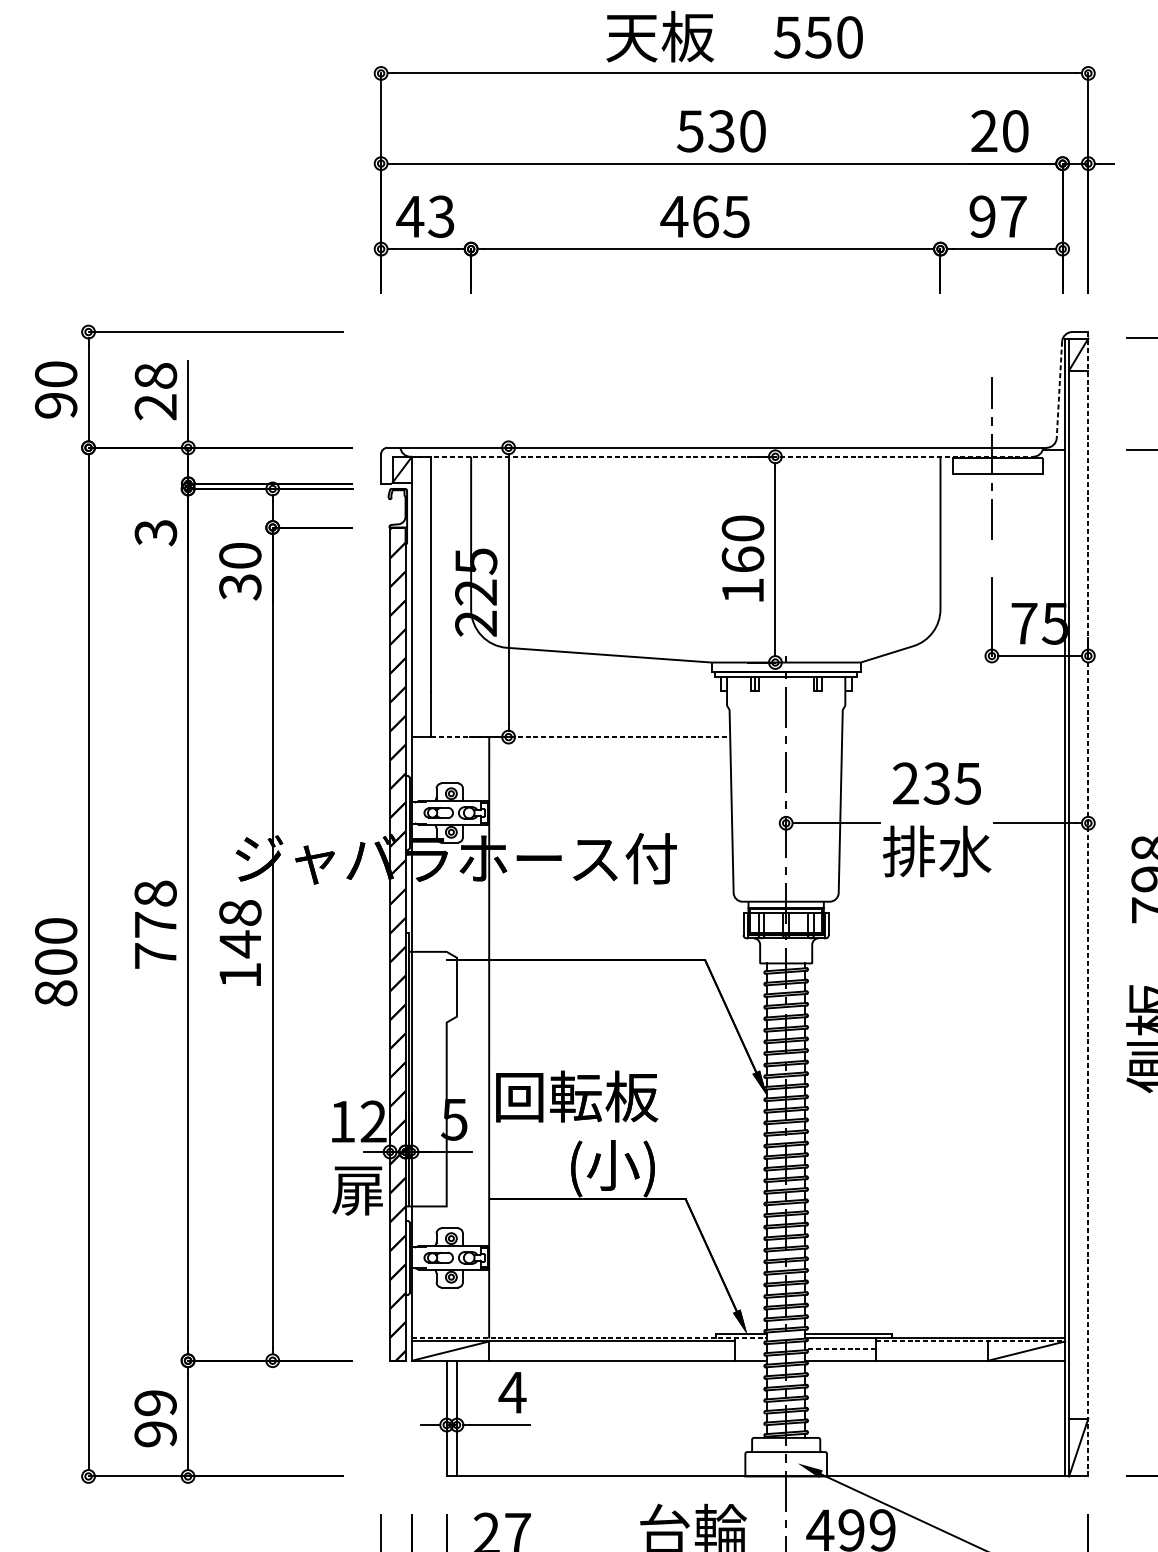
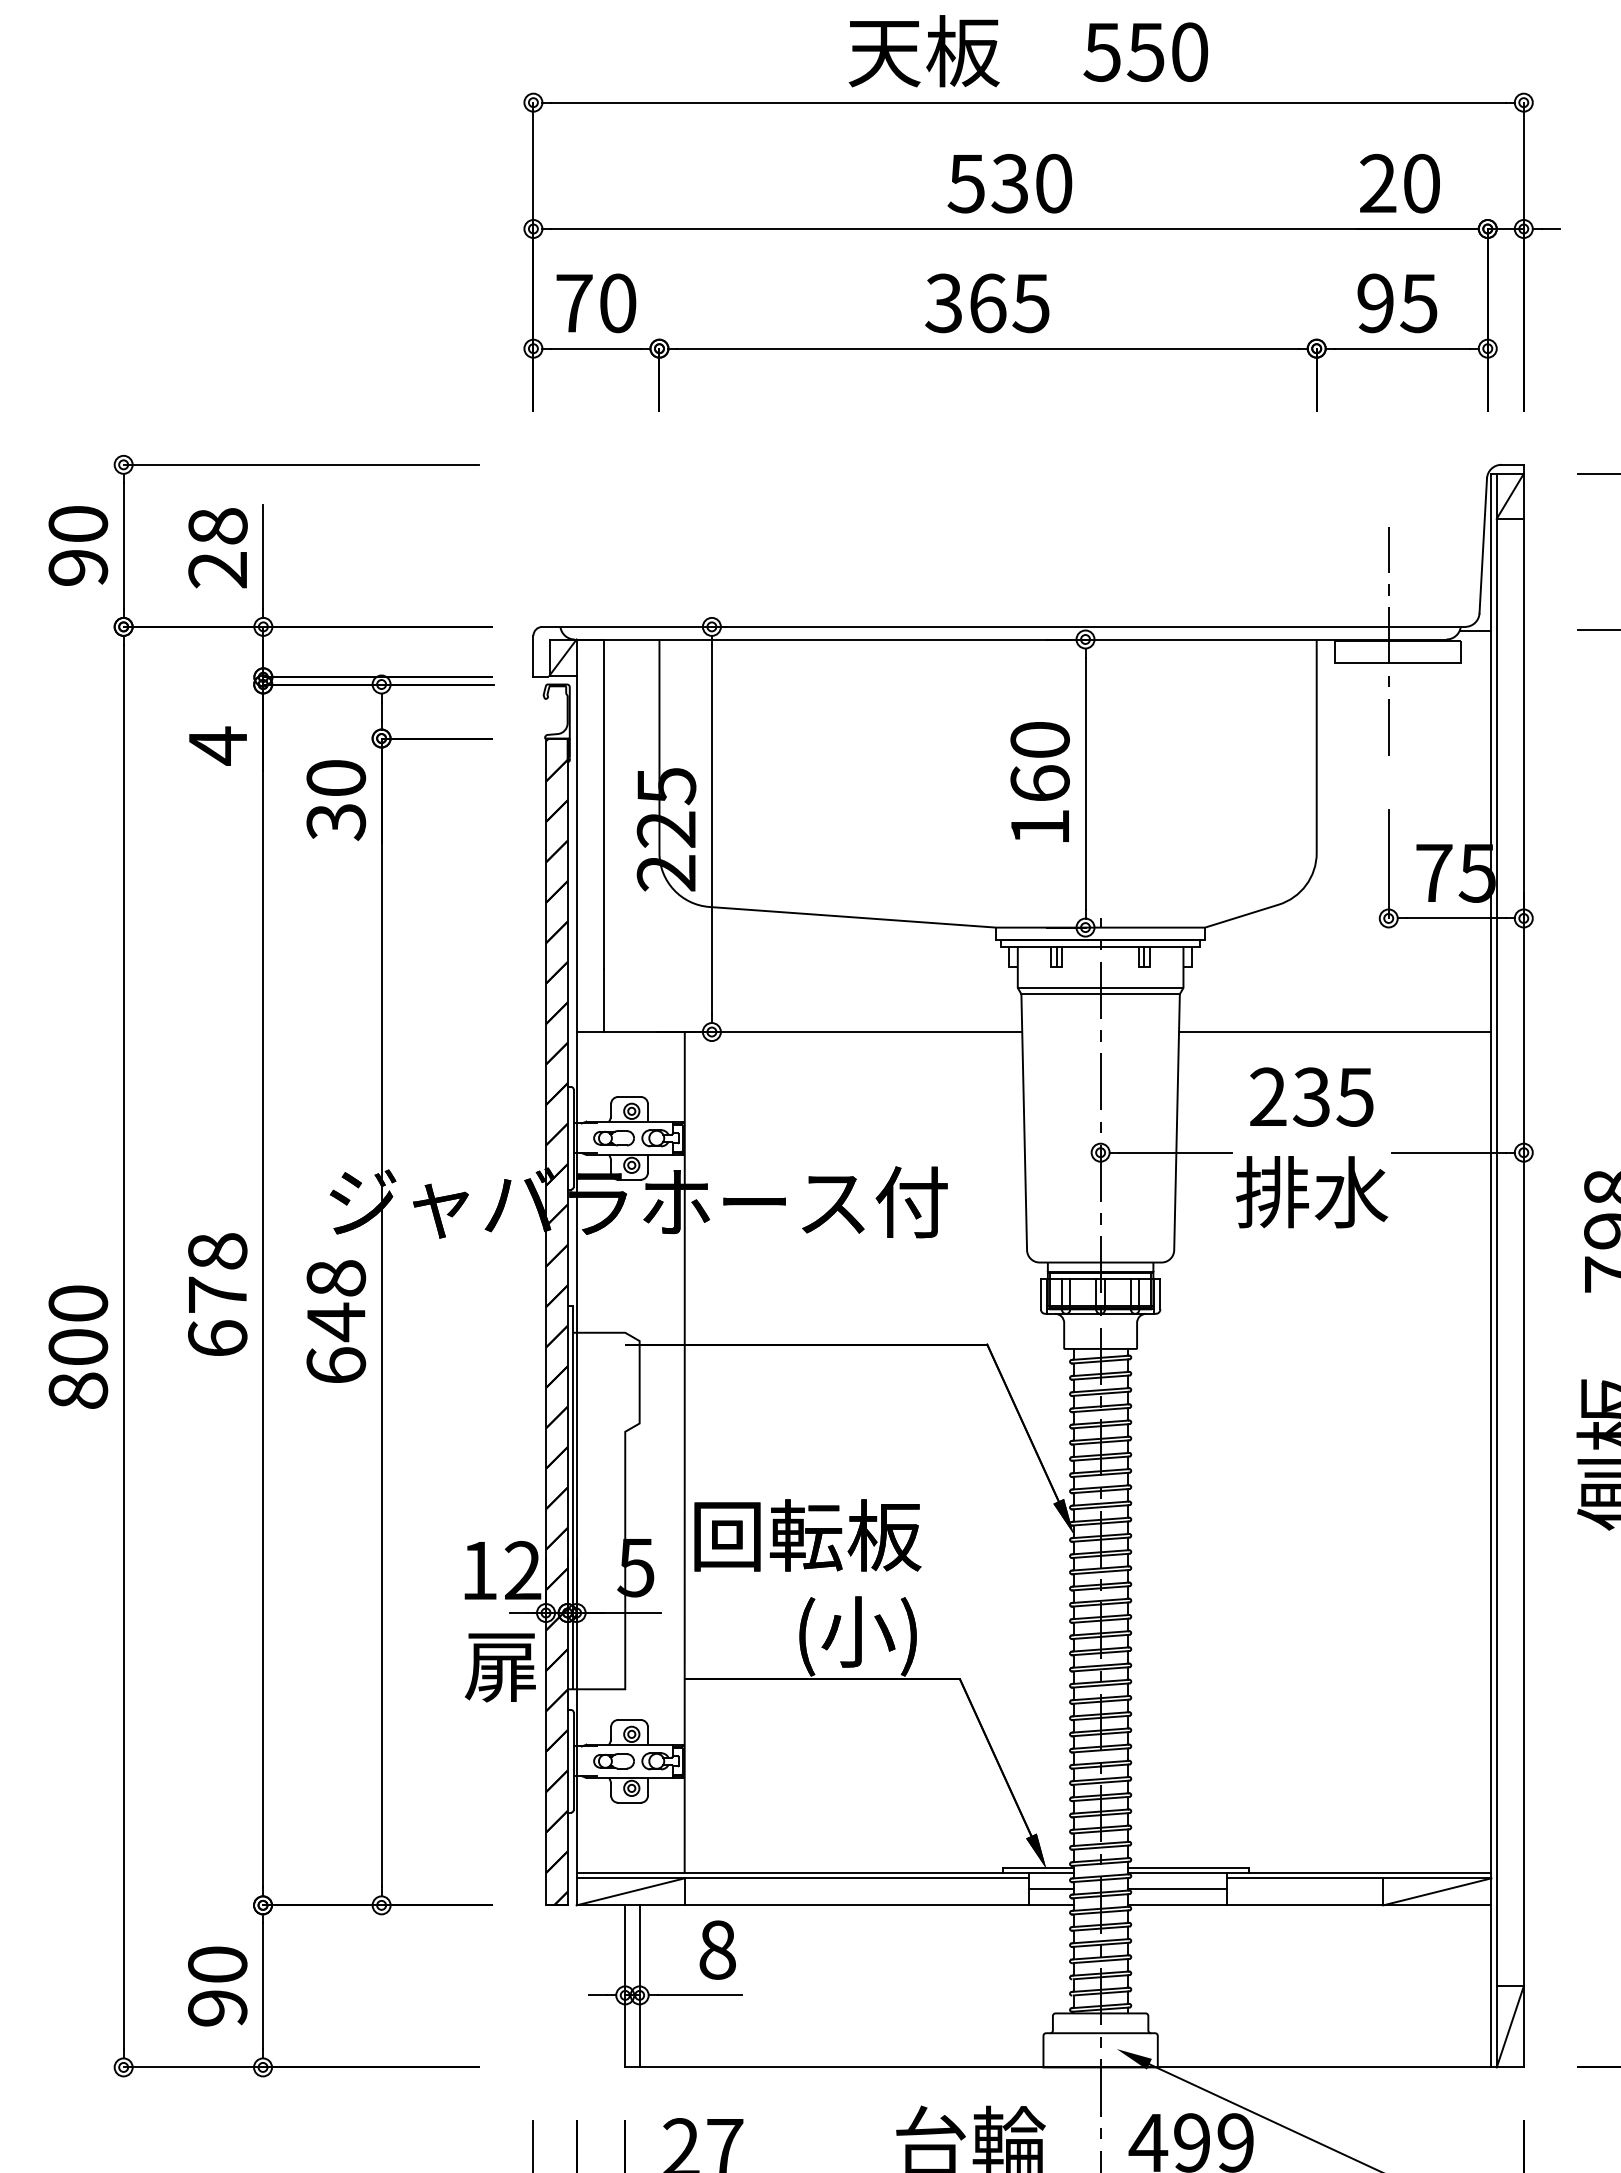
text: (425, 216) -> (595, 303), 43 -> 70
text: (673, 216) -> (943, 303), 465 -> 365
text: (1013, 216) -> (1418, 303), 97 -> 95
line: (1059, 389) -> (1483, 545), dashed -> solid
line: (721, 456) -> (1010, 639), dashed -> solid
text: (155, 532) -> (217, 745), 3 -> 4
line: (786, 705) -> (1100, 987), added
line: (786, 710) -> (1100, 994), added
line: (581, 737) -> (813, 1032), dashed -> solid
line: (953, 737) -> (1335, 1032), added
line: (1088, 903) -> (1523, 1265), dashed -> solid
text: (155, 955) -> (217, 1338), 778 -> 678
text: (240, 974) -> (336, 1364), 148 -> 648
line: (589, 1337) -> (825, 1872), dashed -> solid
line: (971, 1341) -> (1359, 1878), dashed -> solid
line: (750, 1349) -> (1050, 1889), added
line: (841, 1349) -> (1177, 1889), dashed -> solid
text: (512, 1392) -> (717, 1949), 4 -> 8
text: (155, 1402) -> (217, 1964), 99 -> 90

